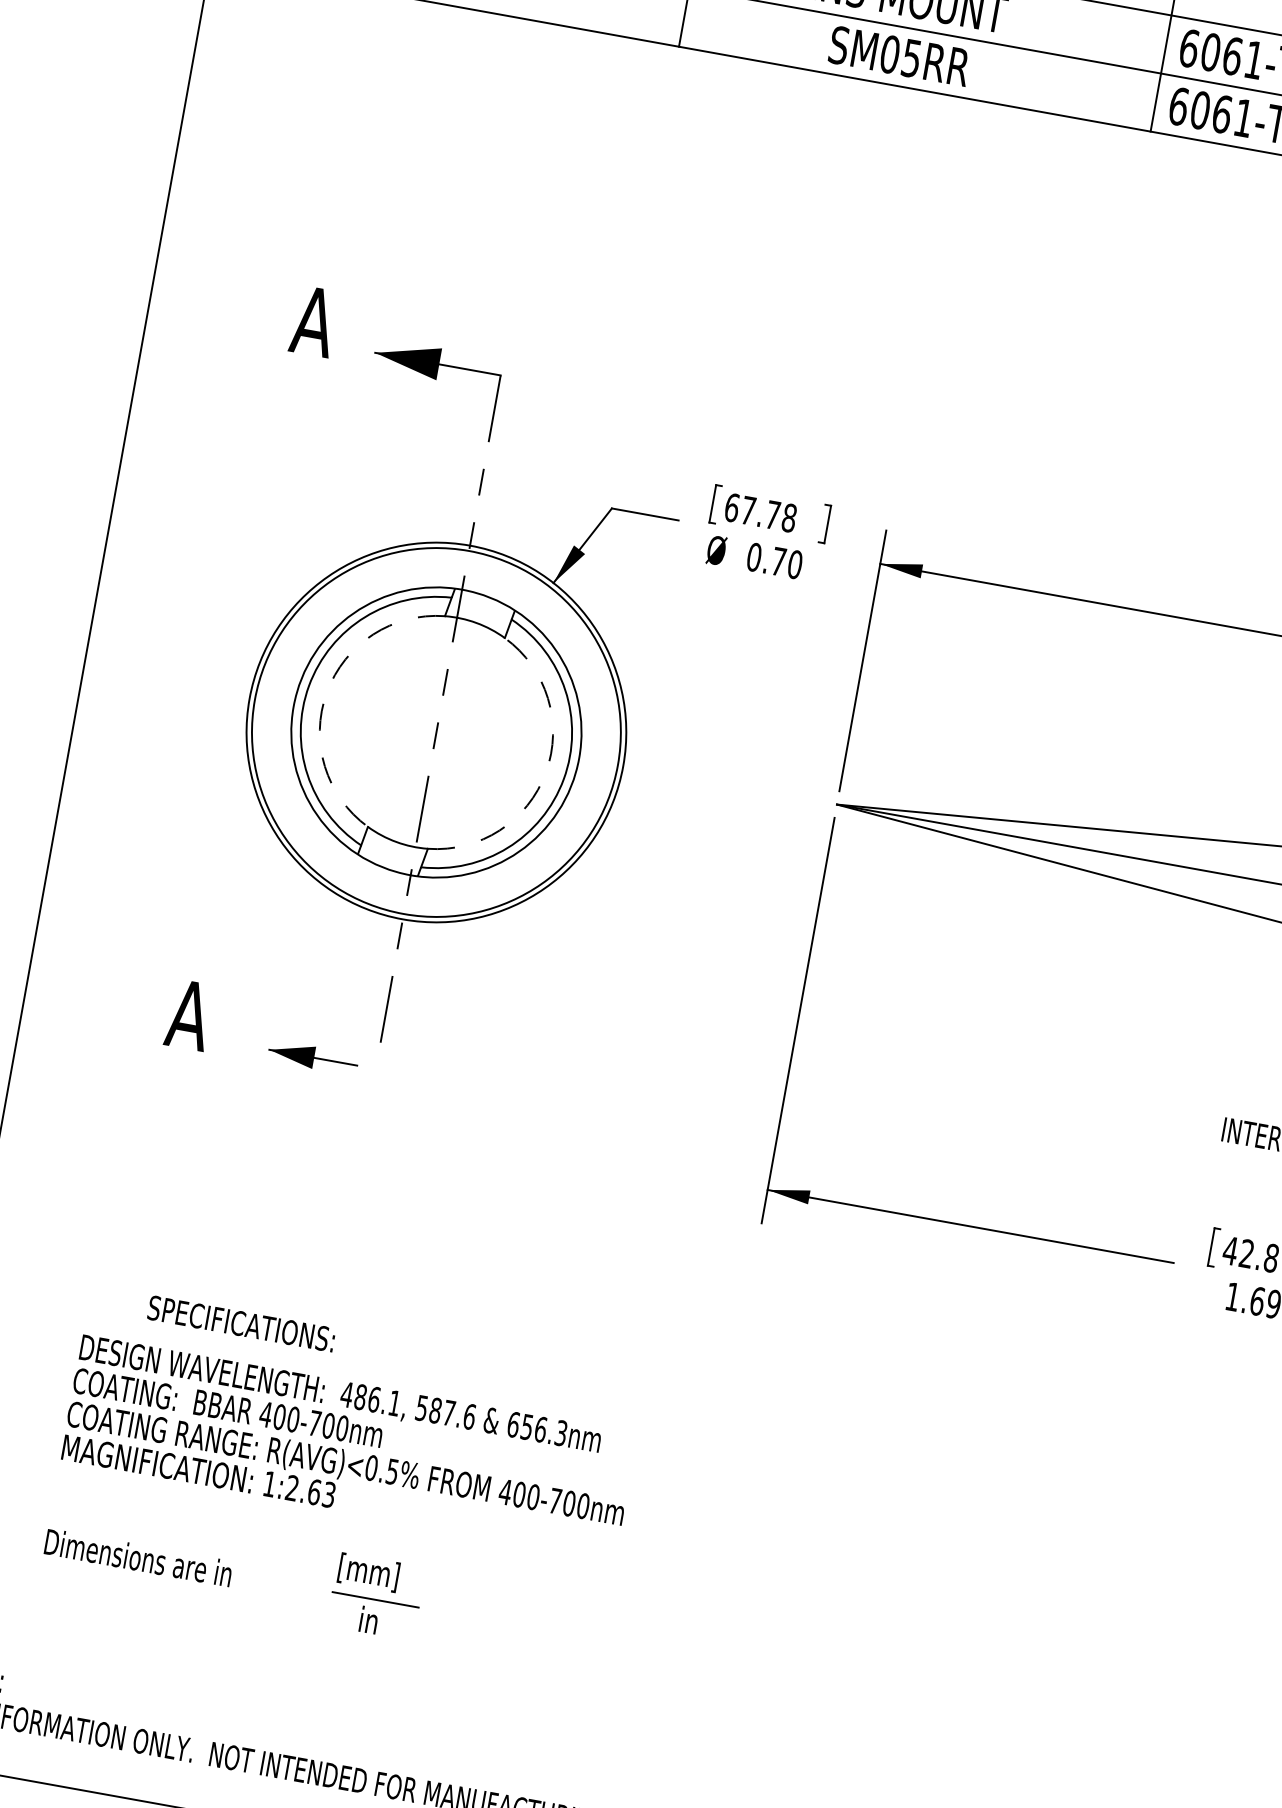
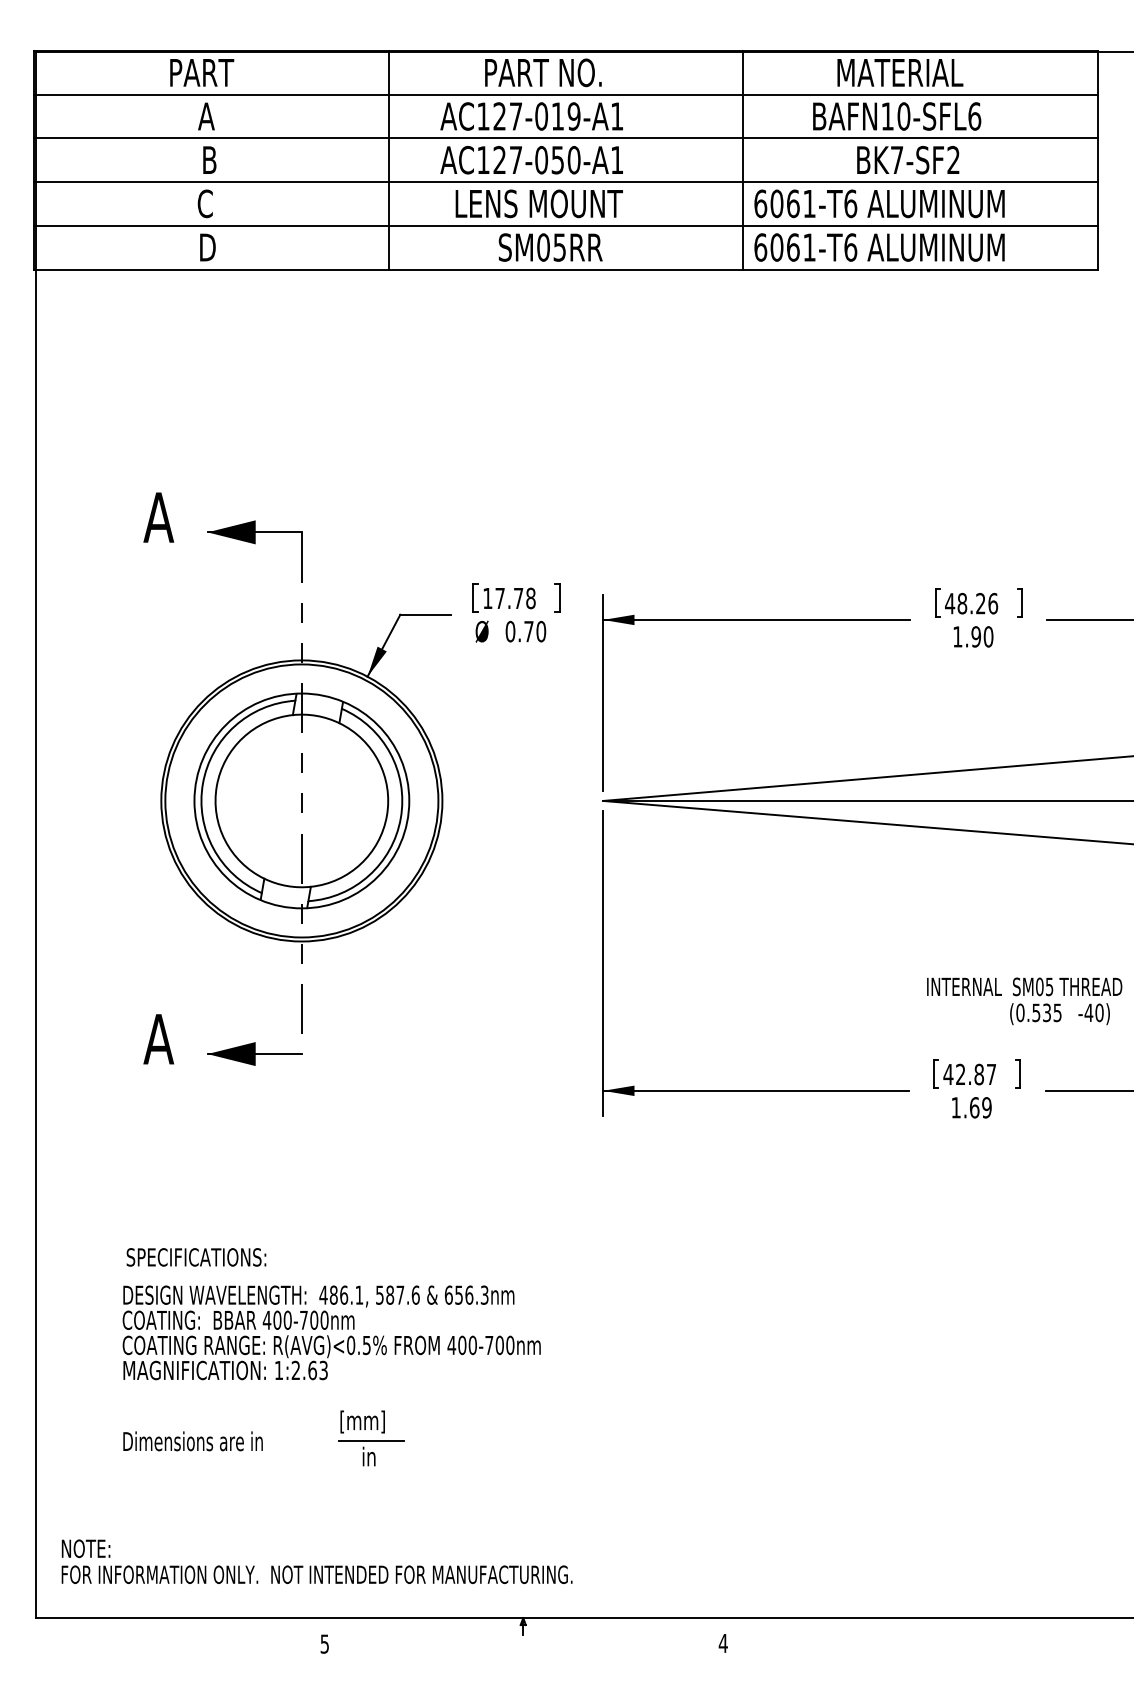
text: (731, 507) -> (487, 598), 67.78 -> 17.78
arc: (326, 692) -> (216, 786), dashed -> solid
arc: (545, 772) -> (386, 815), dashed -> solid
part: (313, 1056) -> (254, 1053), size x1.43
text: (241, 1324) -> (196, 1257), moved

